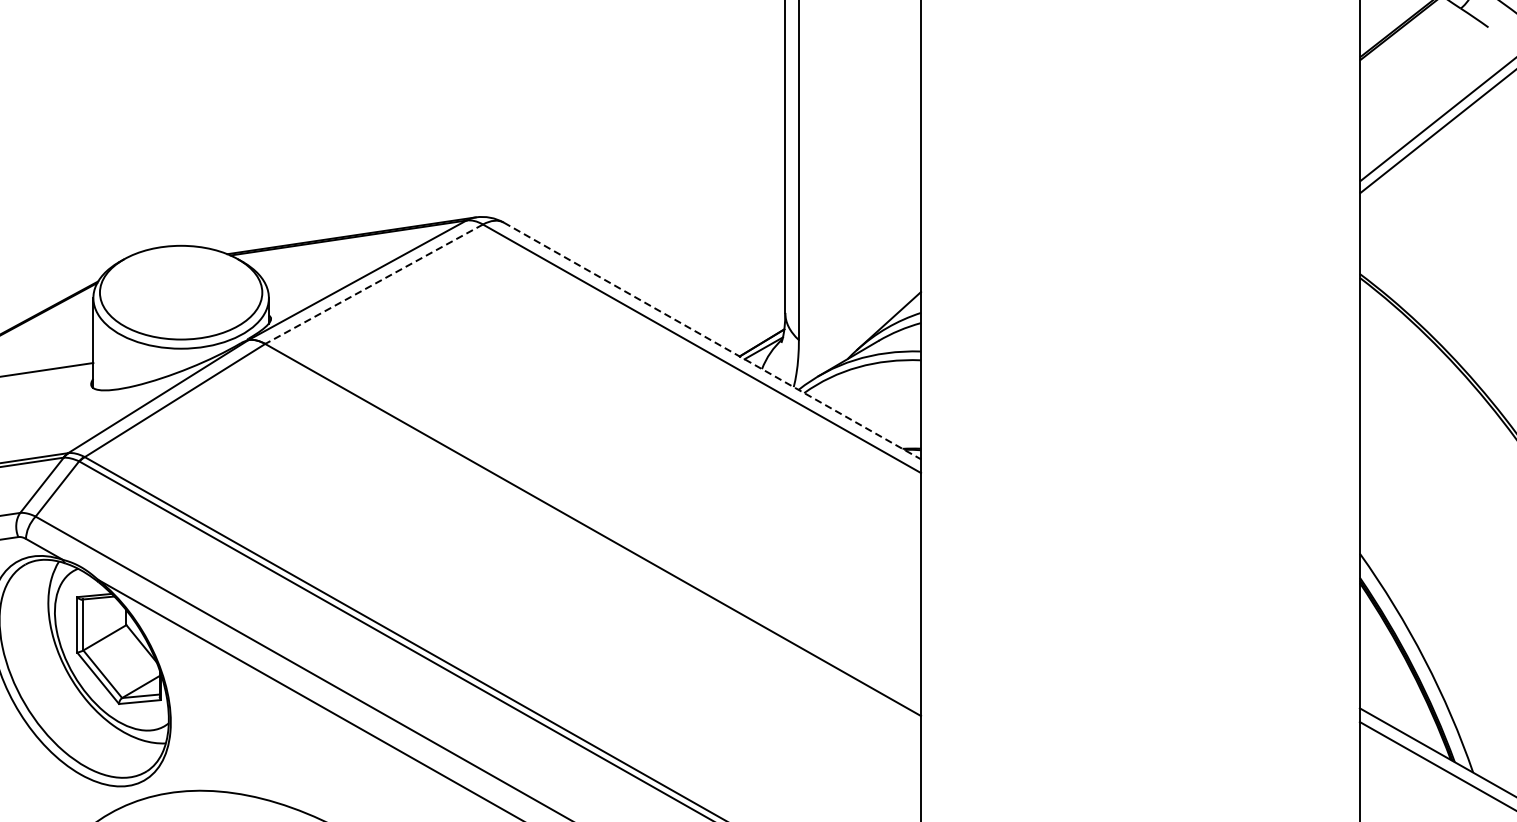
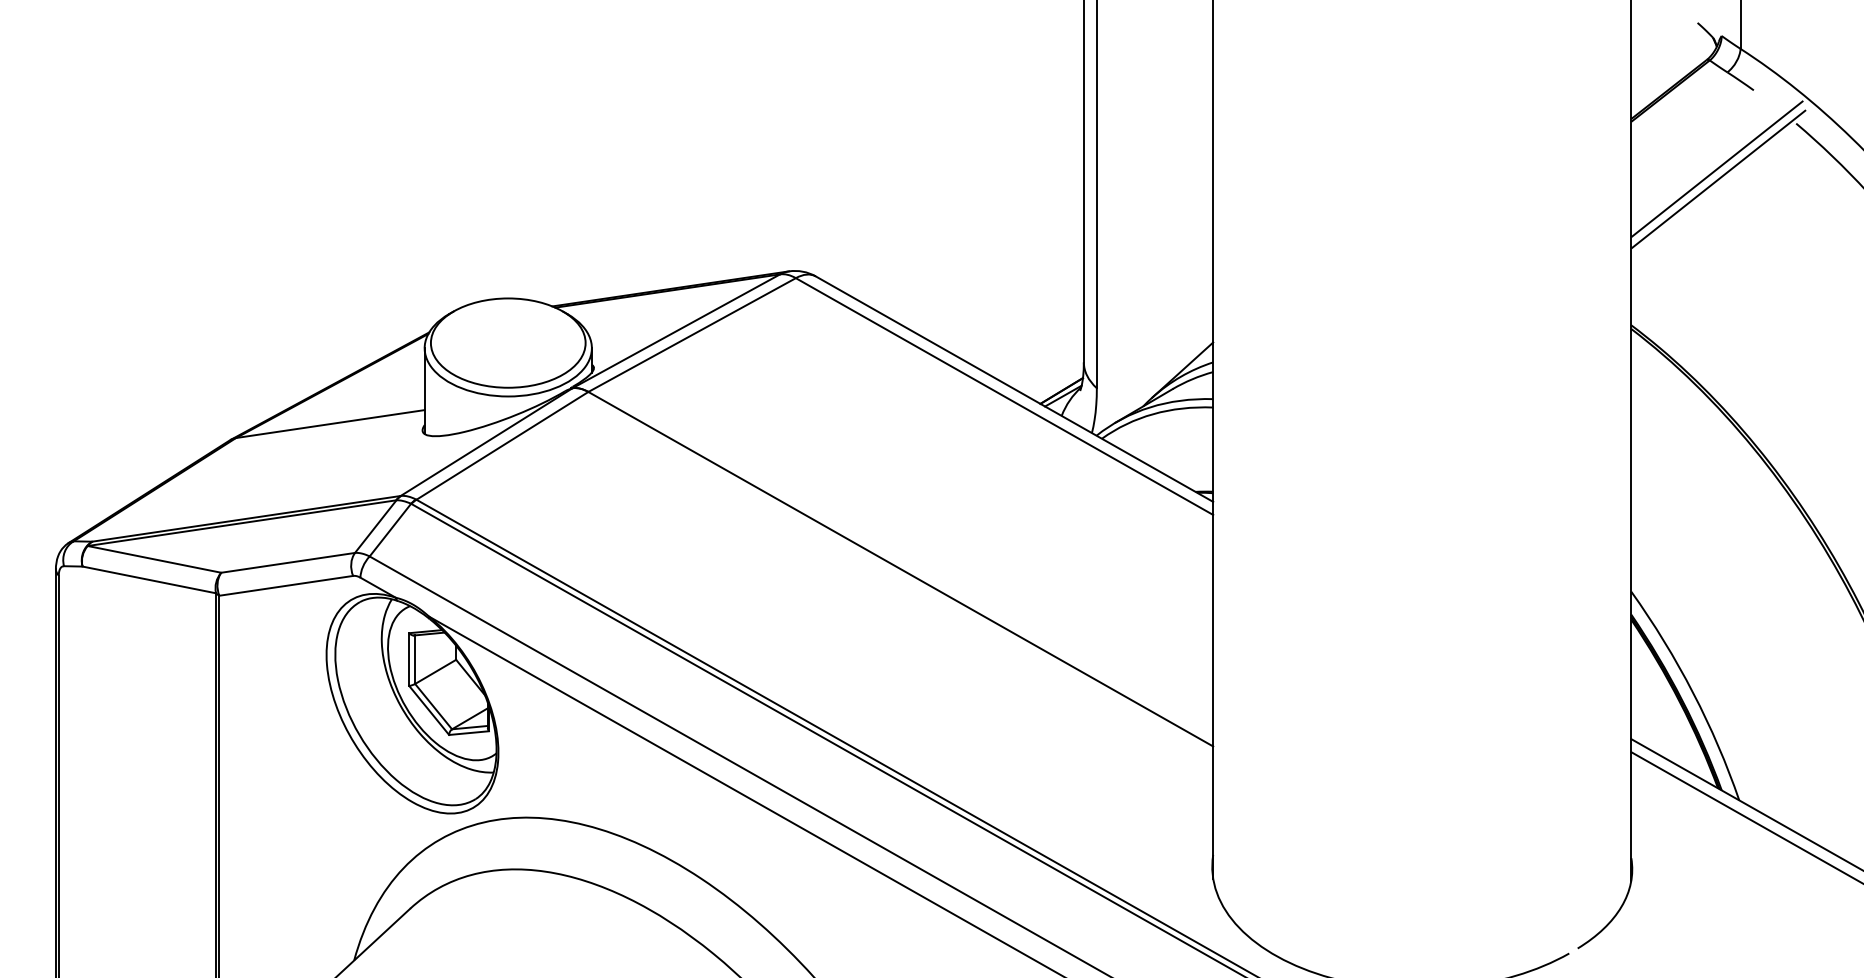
line: (373, 284) -> (691, 335), dashed -> solid
line: (712, 341) -> (1014, 389), dashed -> solid

